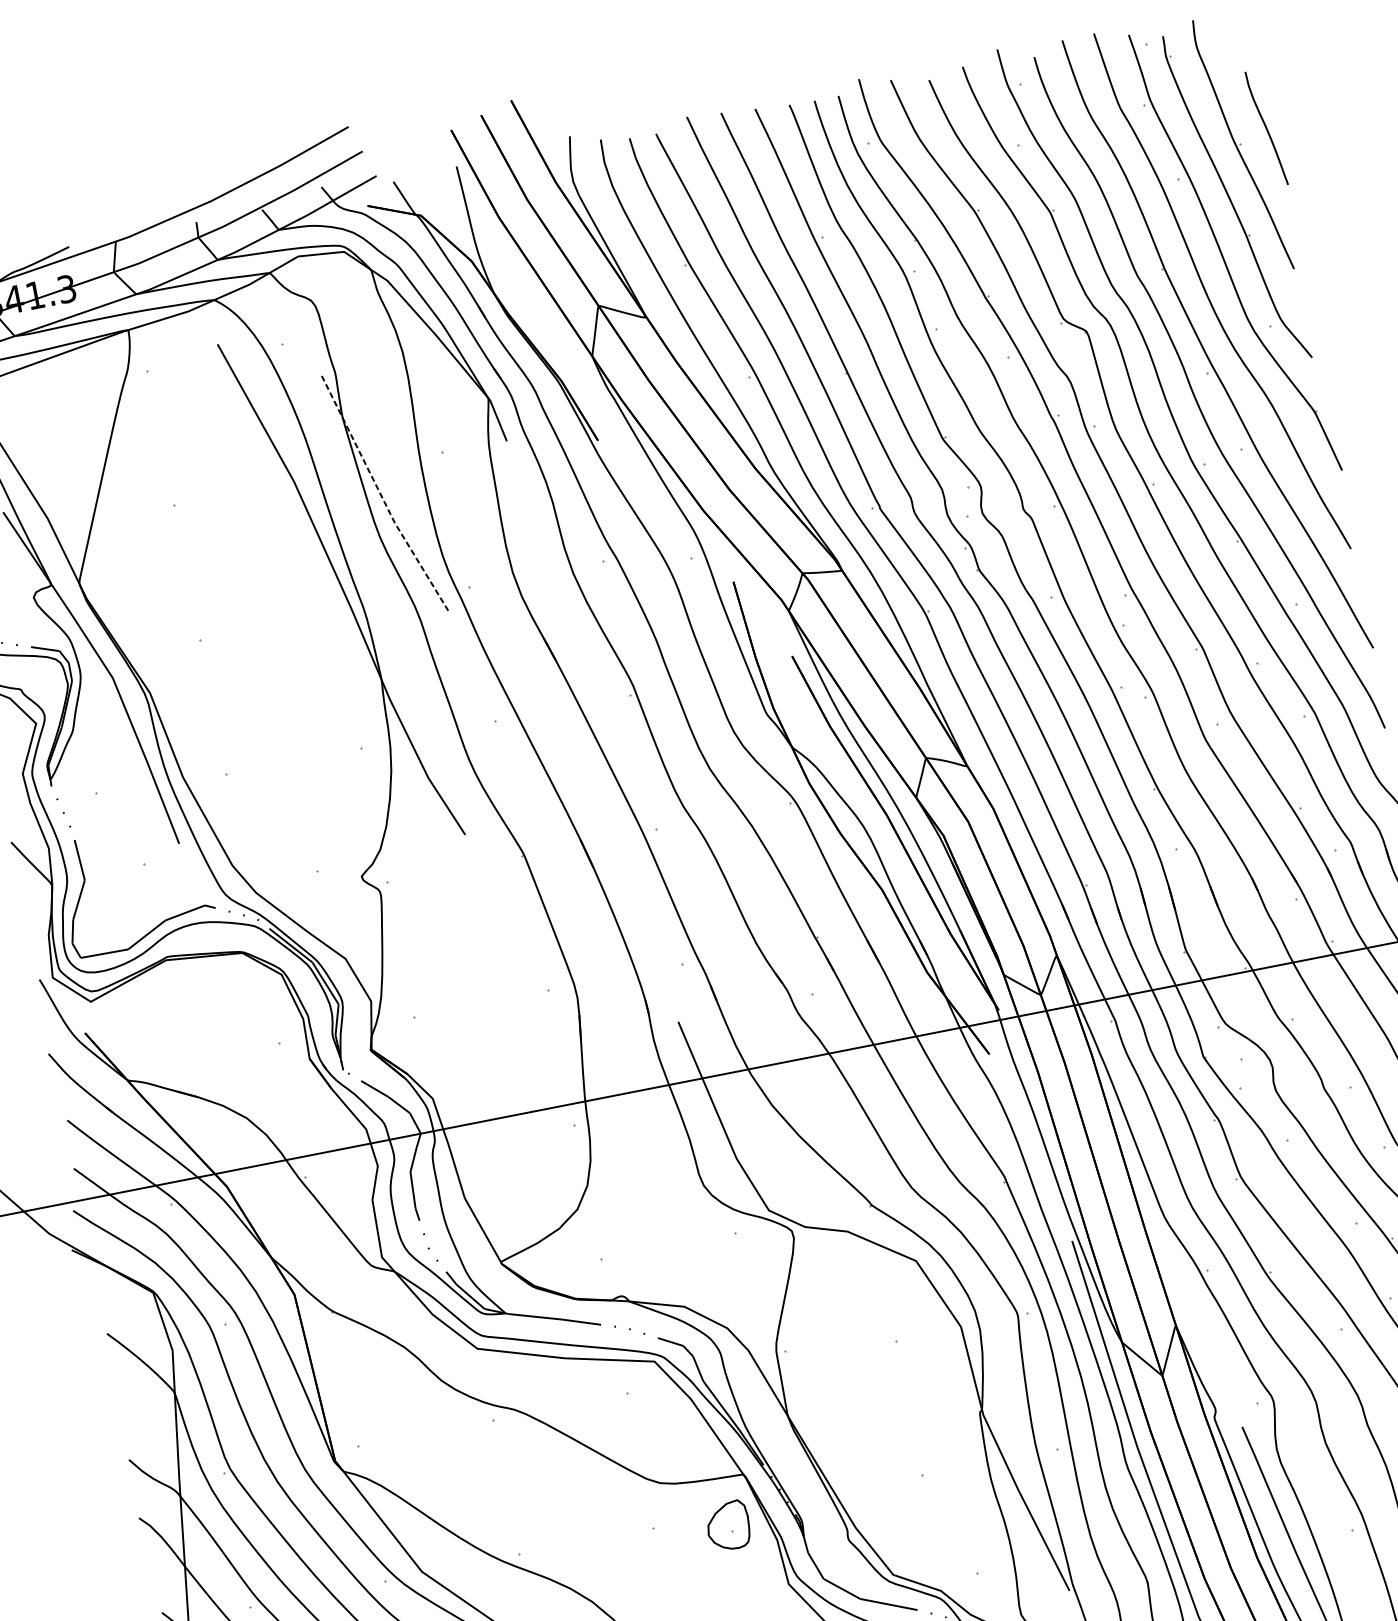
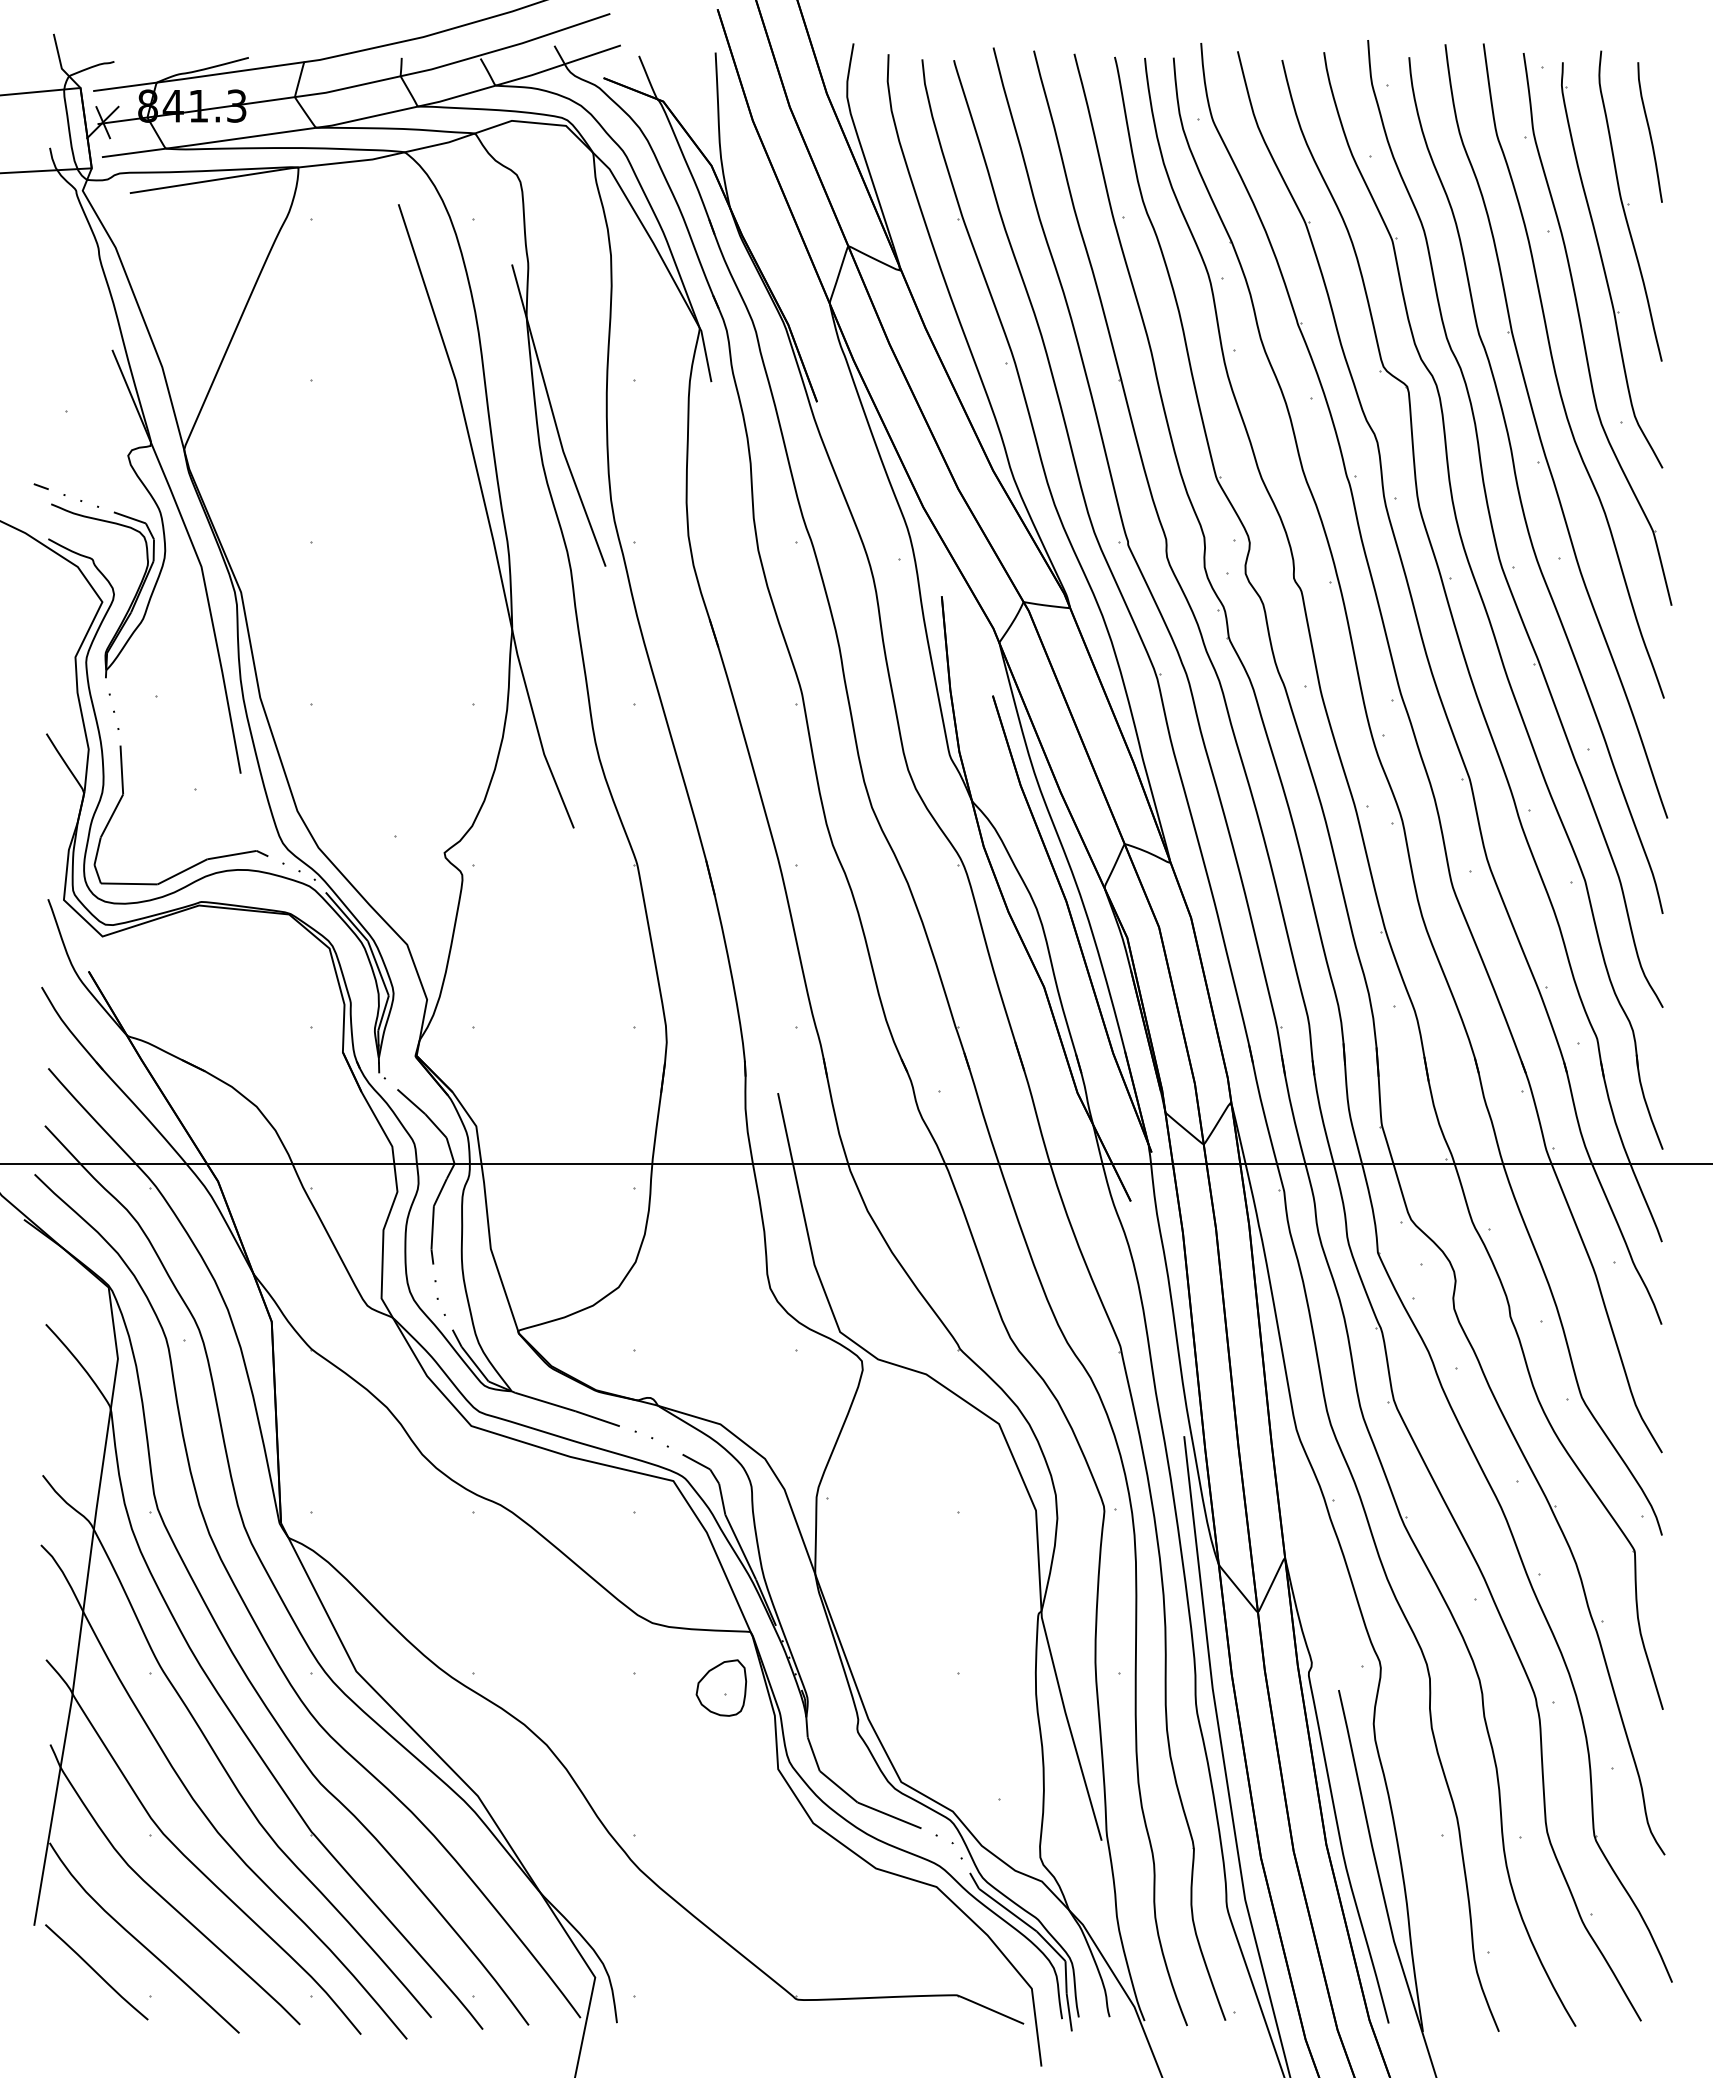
curve: (1266, 128) -> (1649, 132), moved
line: (382, 496) -> (554, 417), dashed -> solid

